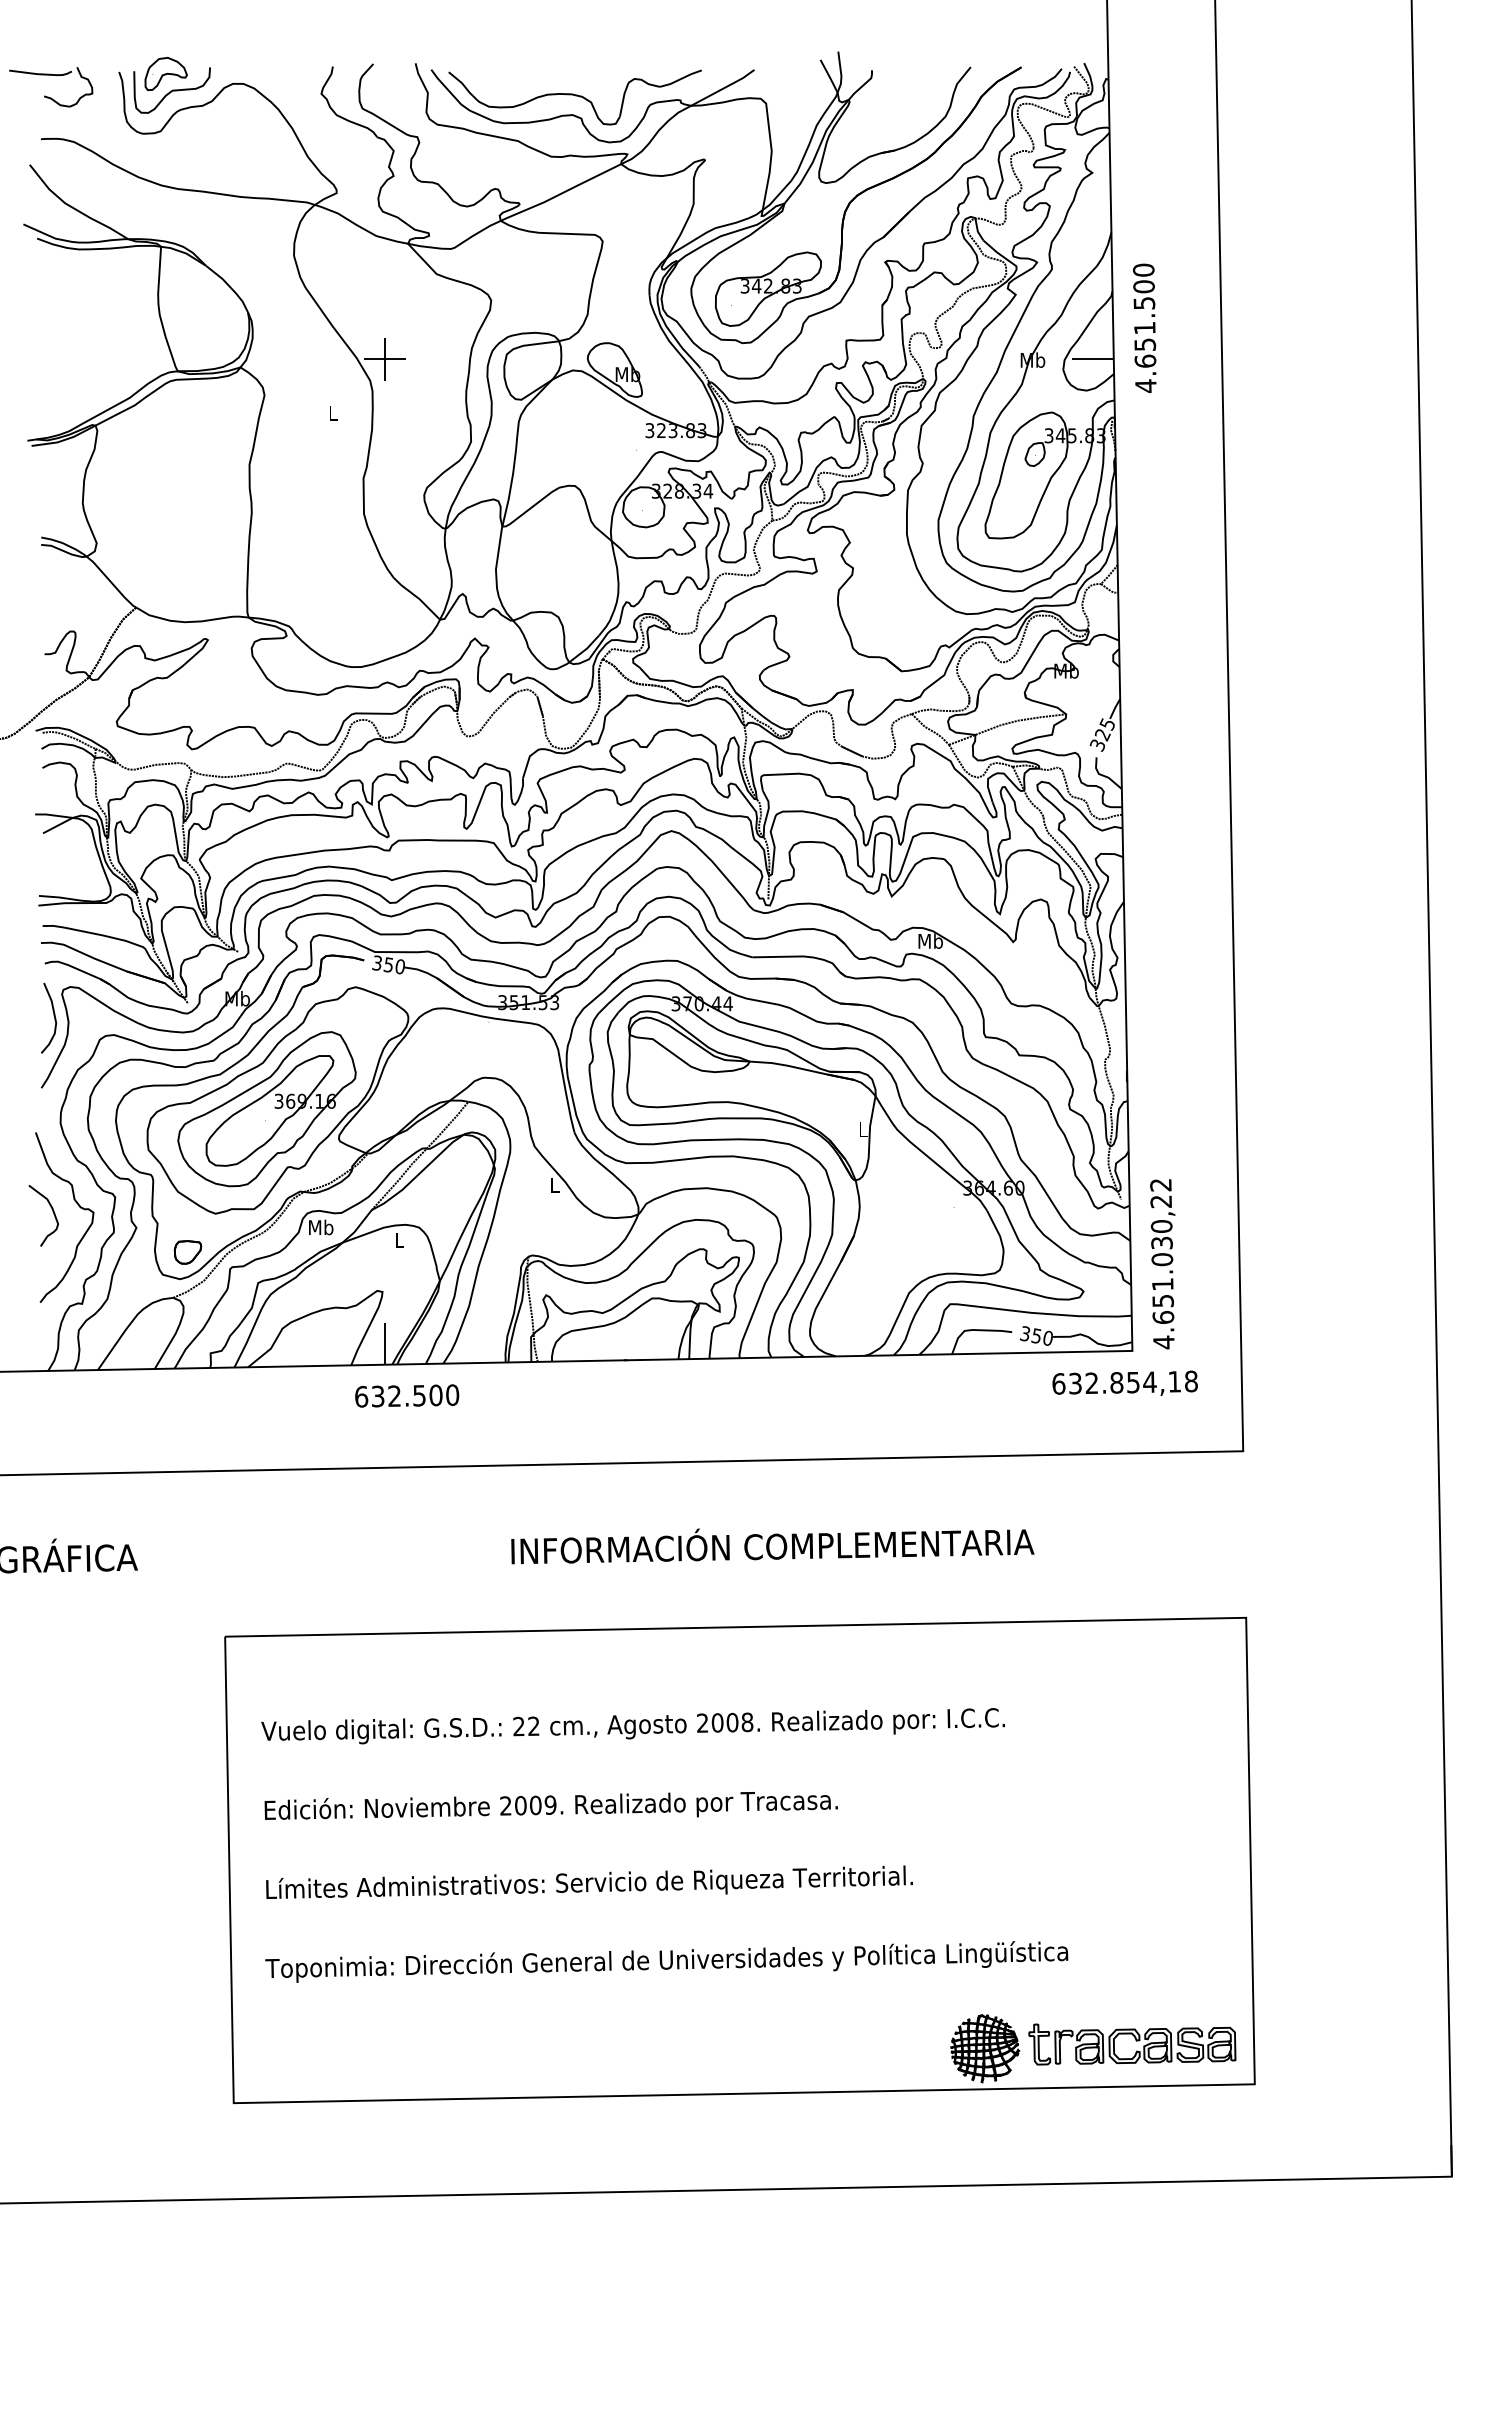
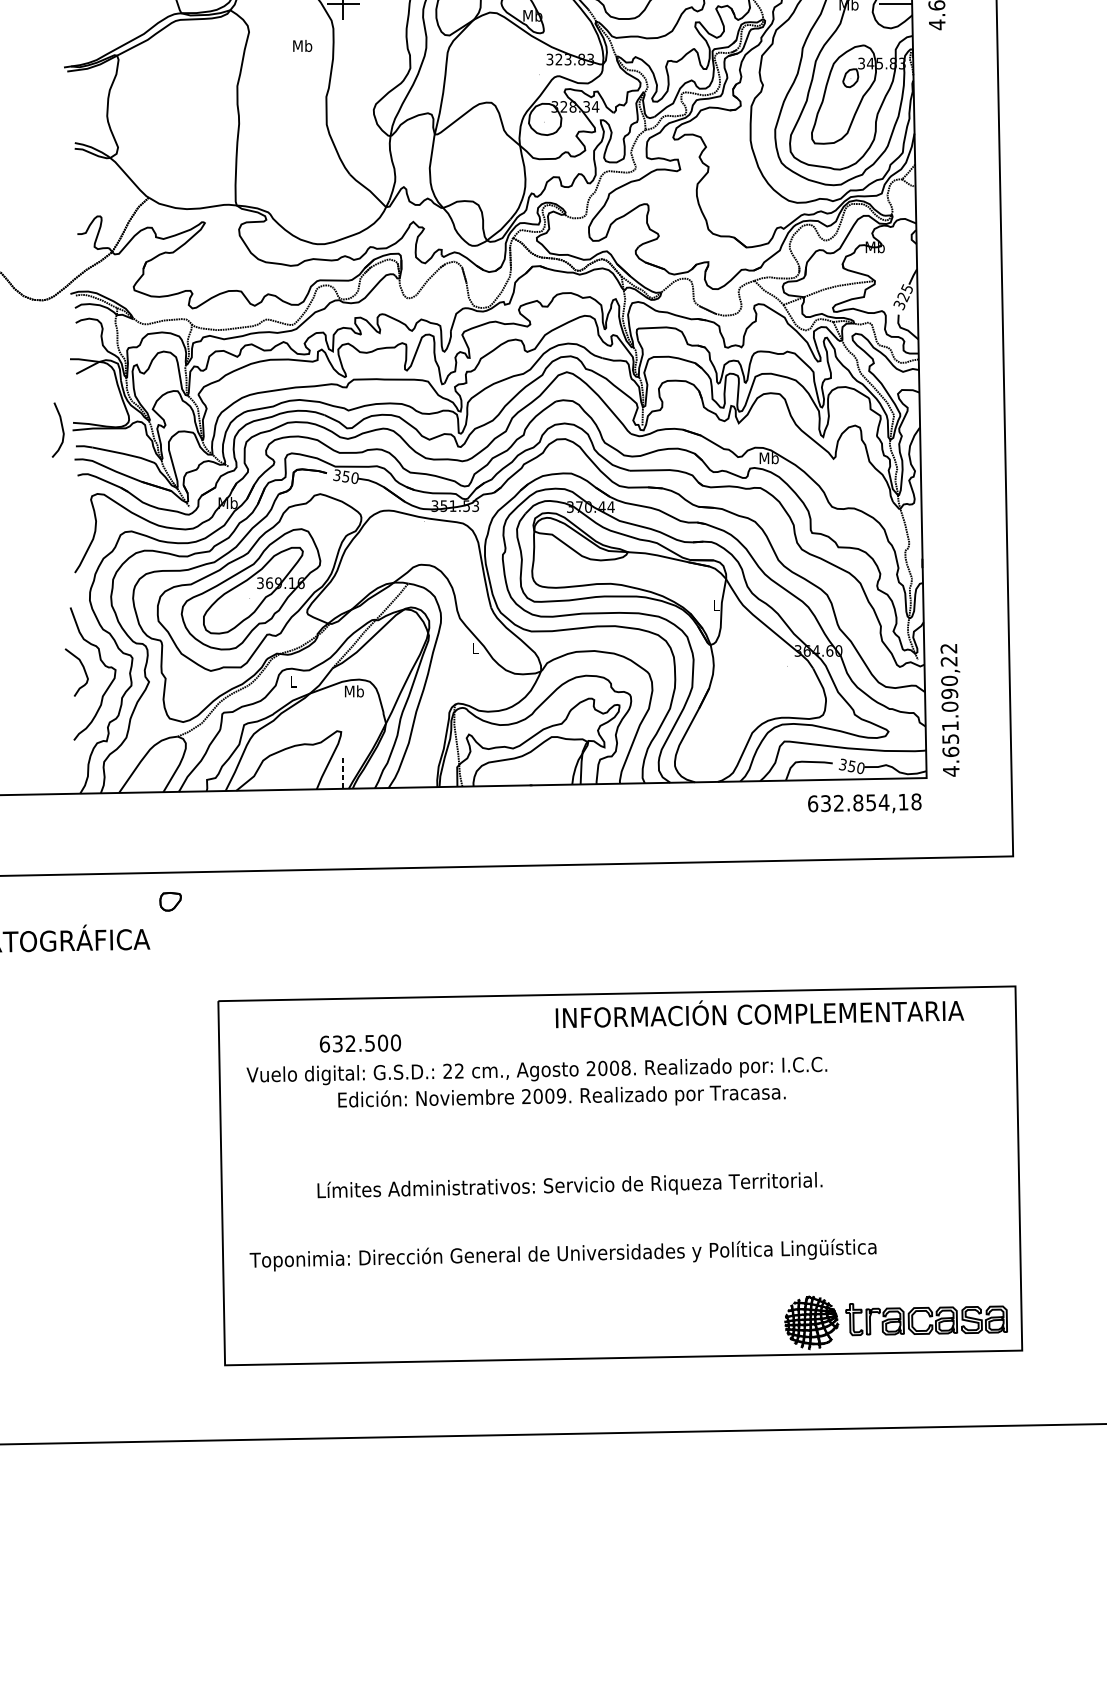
text: (333, 412) -> (302, 45), L -> Mb
curve: (53, 1015) -> (61, 427), moved
text: (321, 1227) -> (293, 681), Mb -> L
text: (399, 1239) -> (354, 691), L -> Mb
text: (1161, 1242) -> (949, 693), 4.651.030,22 -> 4.651.090,22
part: (187, 1252) -> (170, 901), moved
line: (384, 1343) -> (342, 772), solid -> dashed
text: (1124, 1382) -> (864, 802), moved
text: (407, 1395) -> (360, 1043), moved
text: (772, 1546) -> (759, 1014), moved
text: (550, 1805) -> (561, 1096), moved
text: (589, 1881) -> (569, 1184), moved

